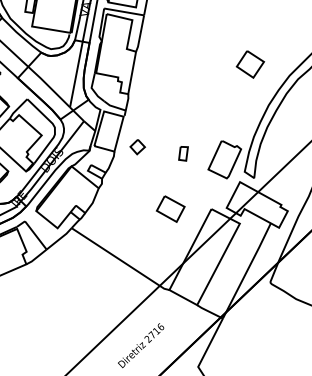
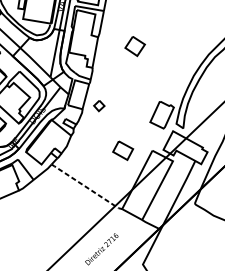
part: (250, 64) -> (135, 46), moved
part: (183, 153) -> (132, 110), removed
line: (120, 259) -> (86, 187), solid -> dashed

